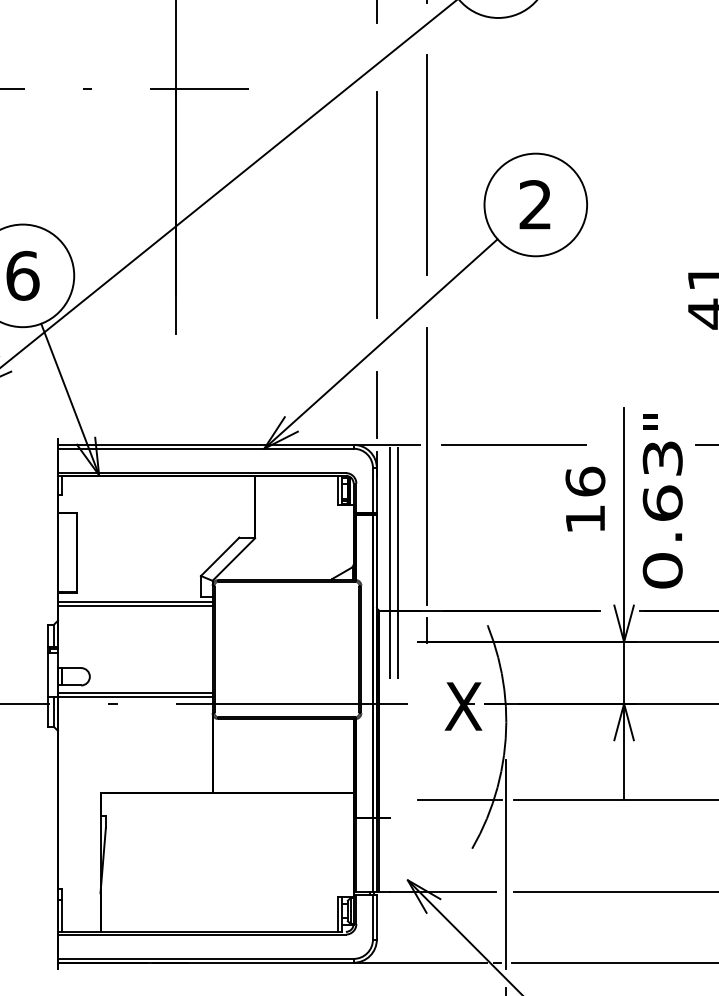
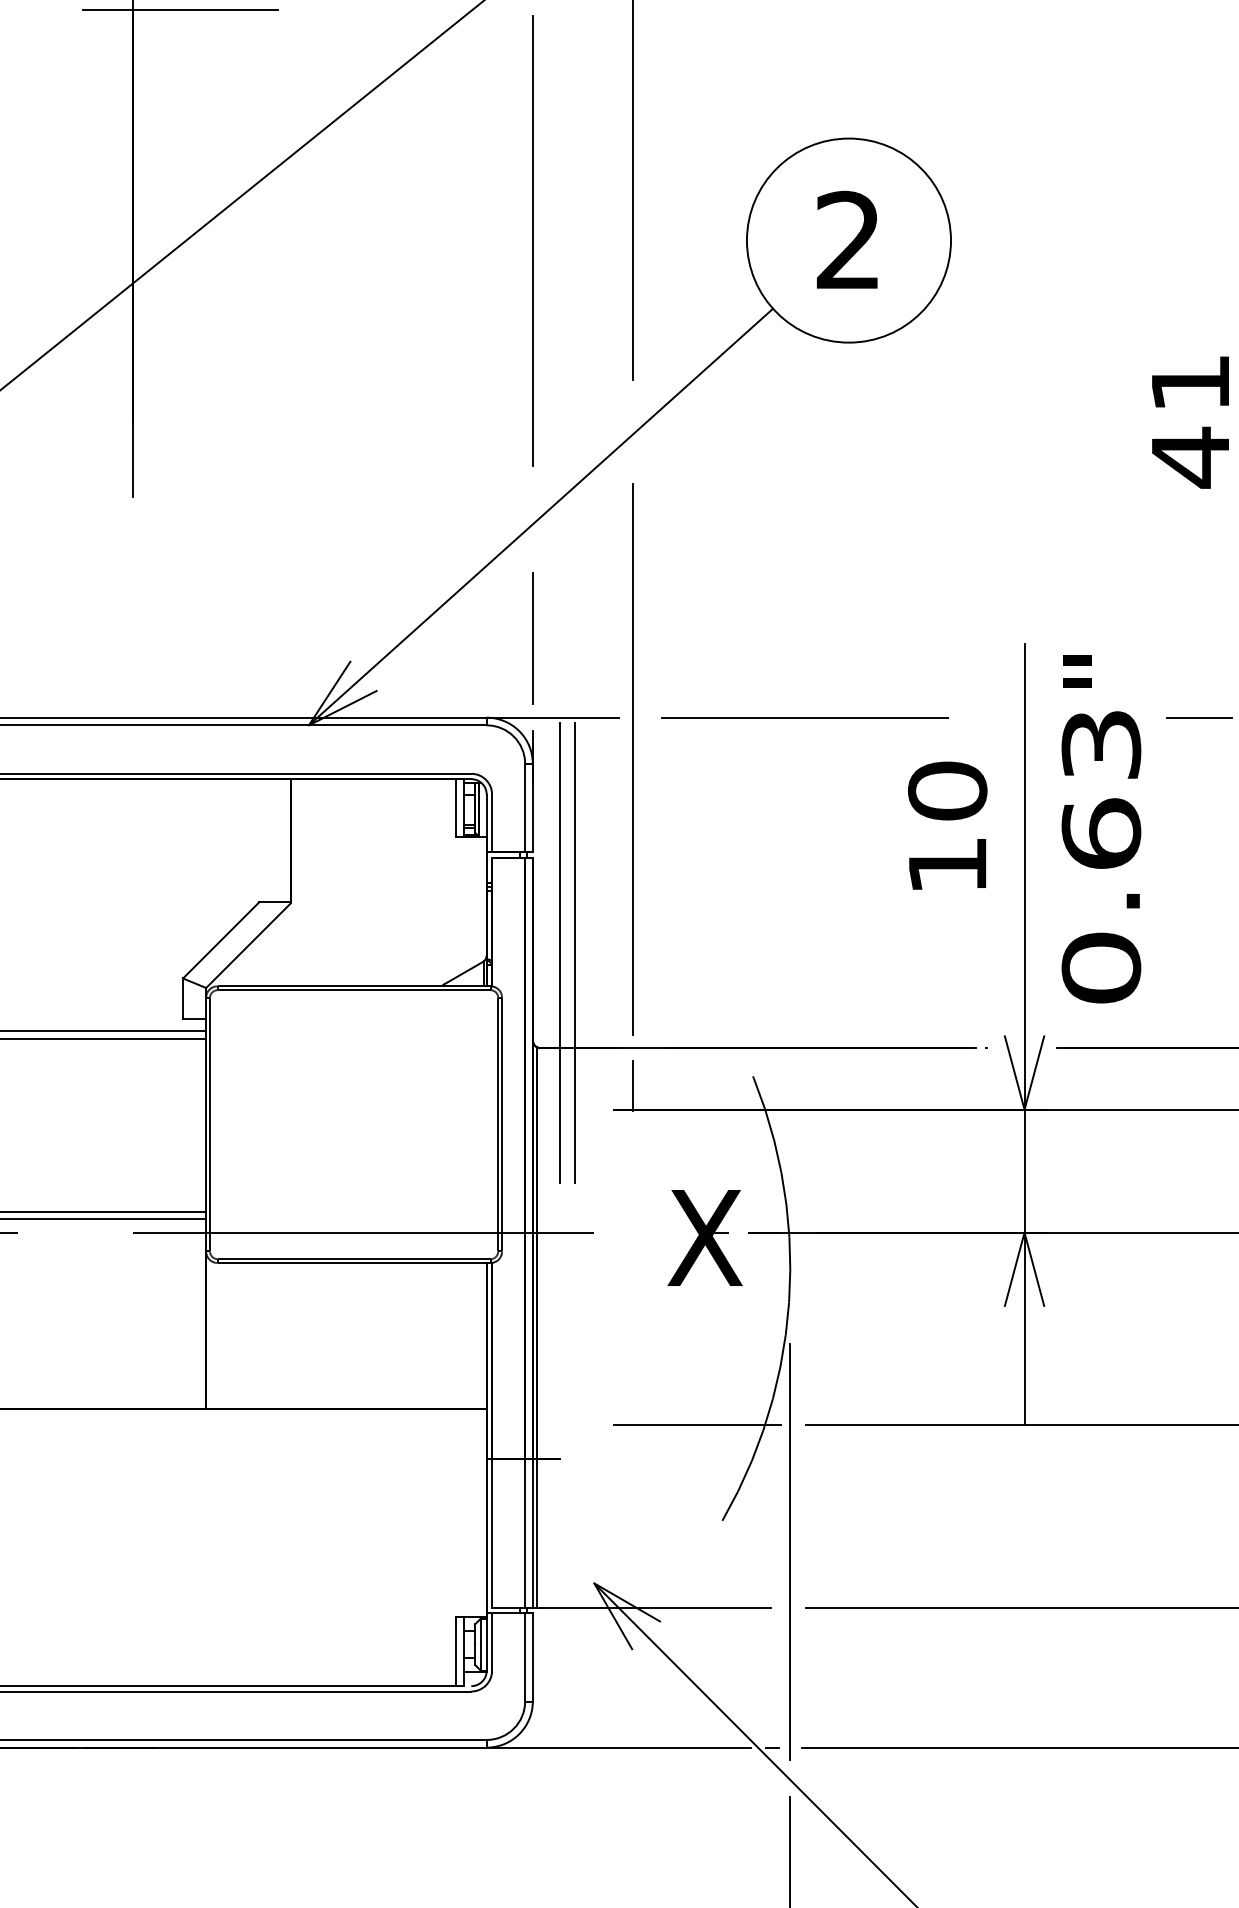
text: (585, 481) -> (947, 790), 16 -> 10

